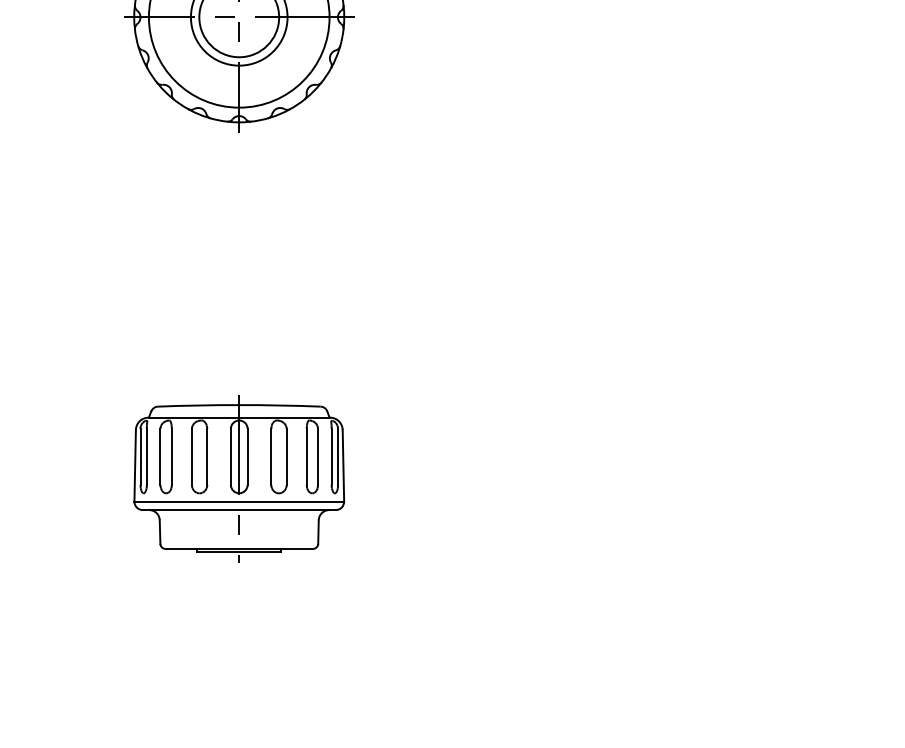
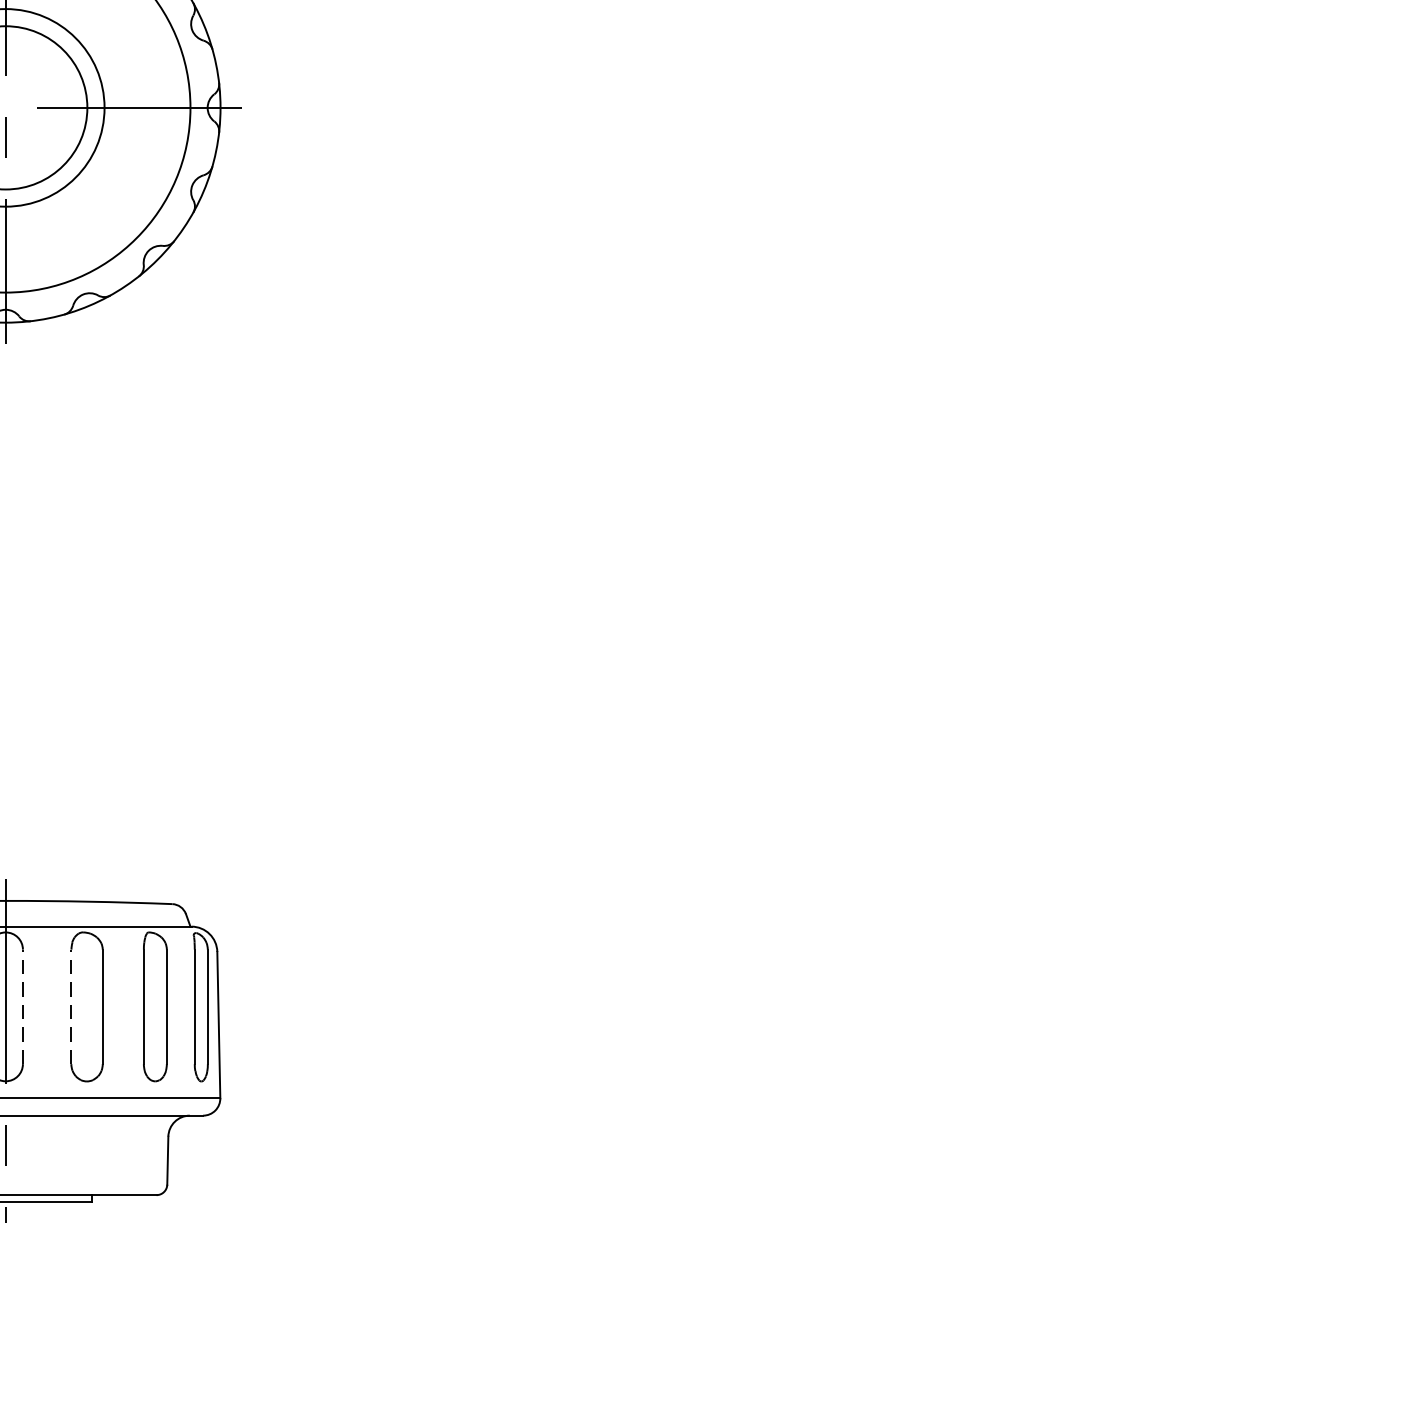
line: (247, 456) -> (22, 1006), solid -> dashed
line: (271, 456) -> (71, 1006), solid -> dashed

